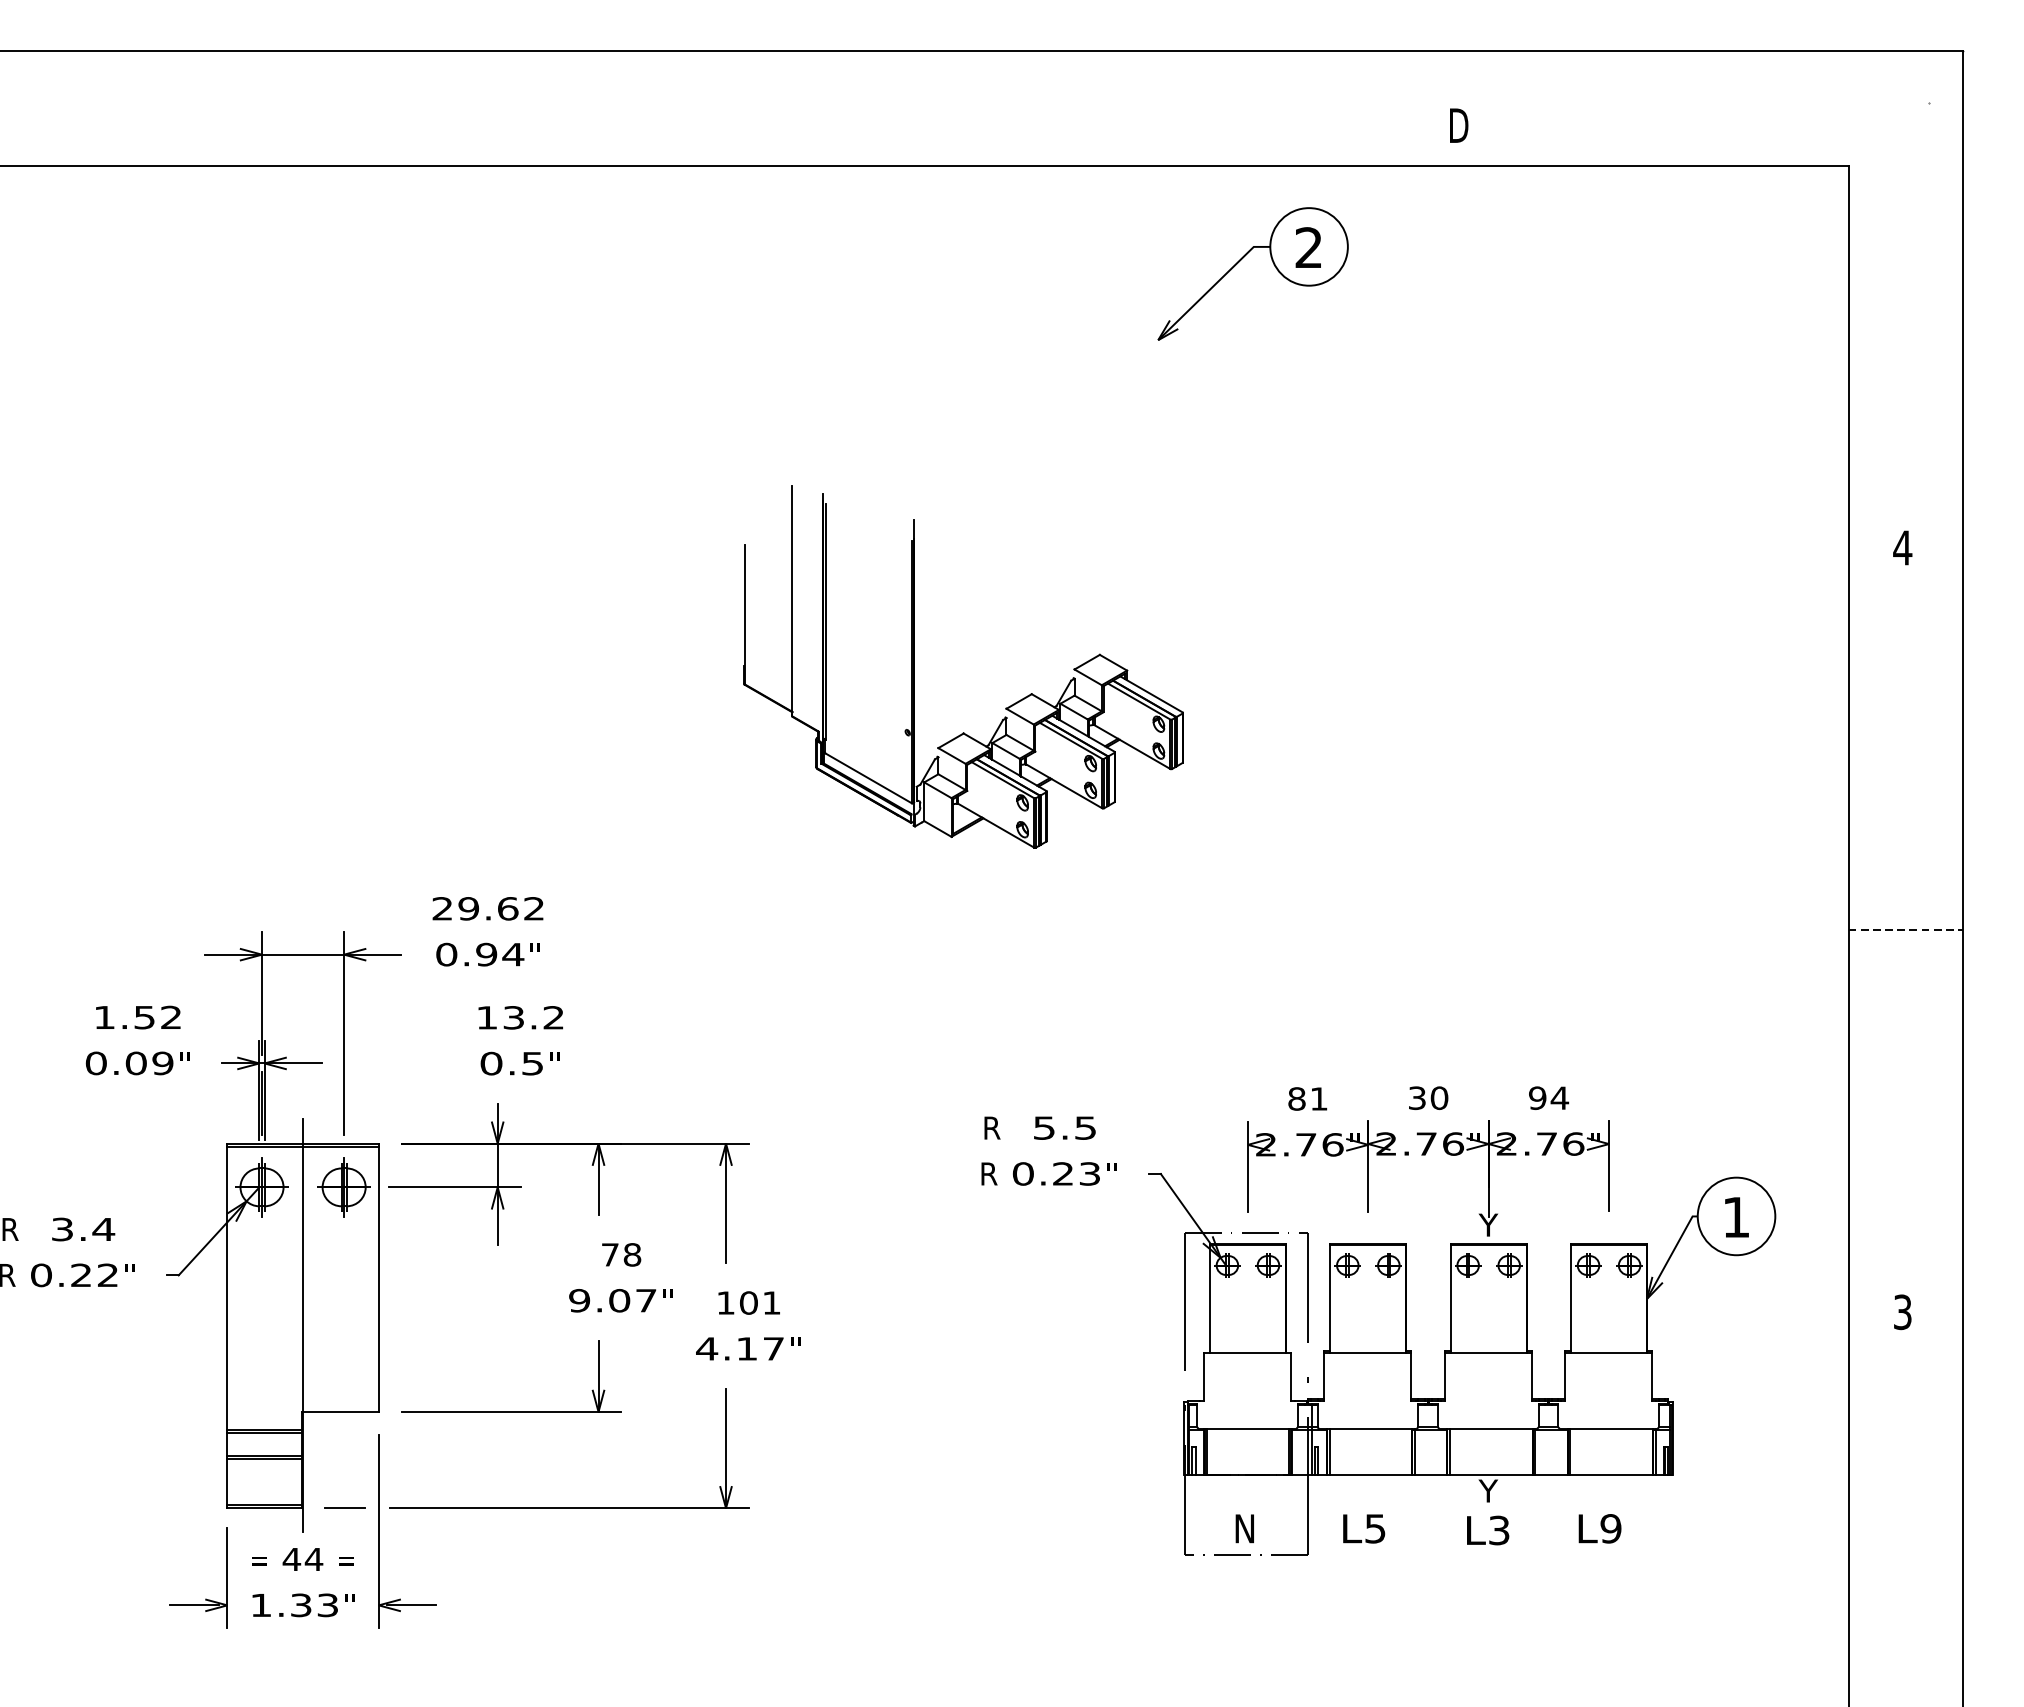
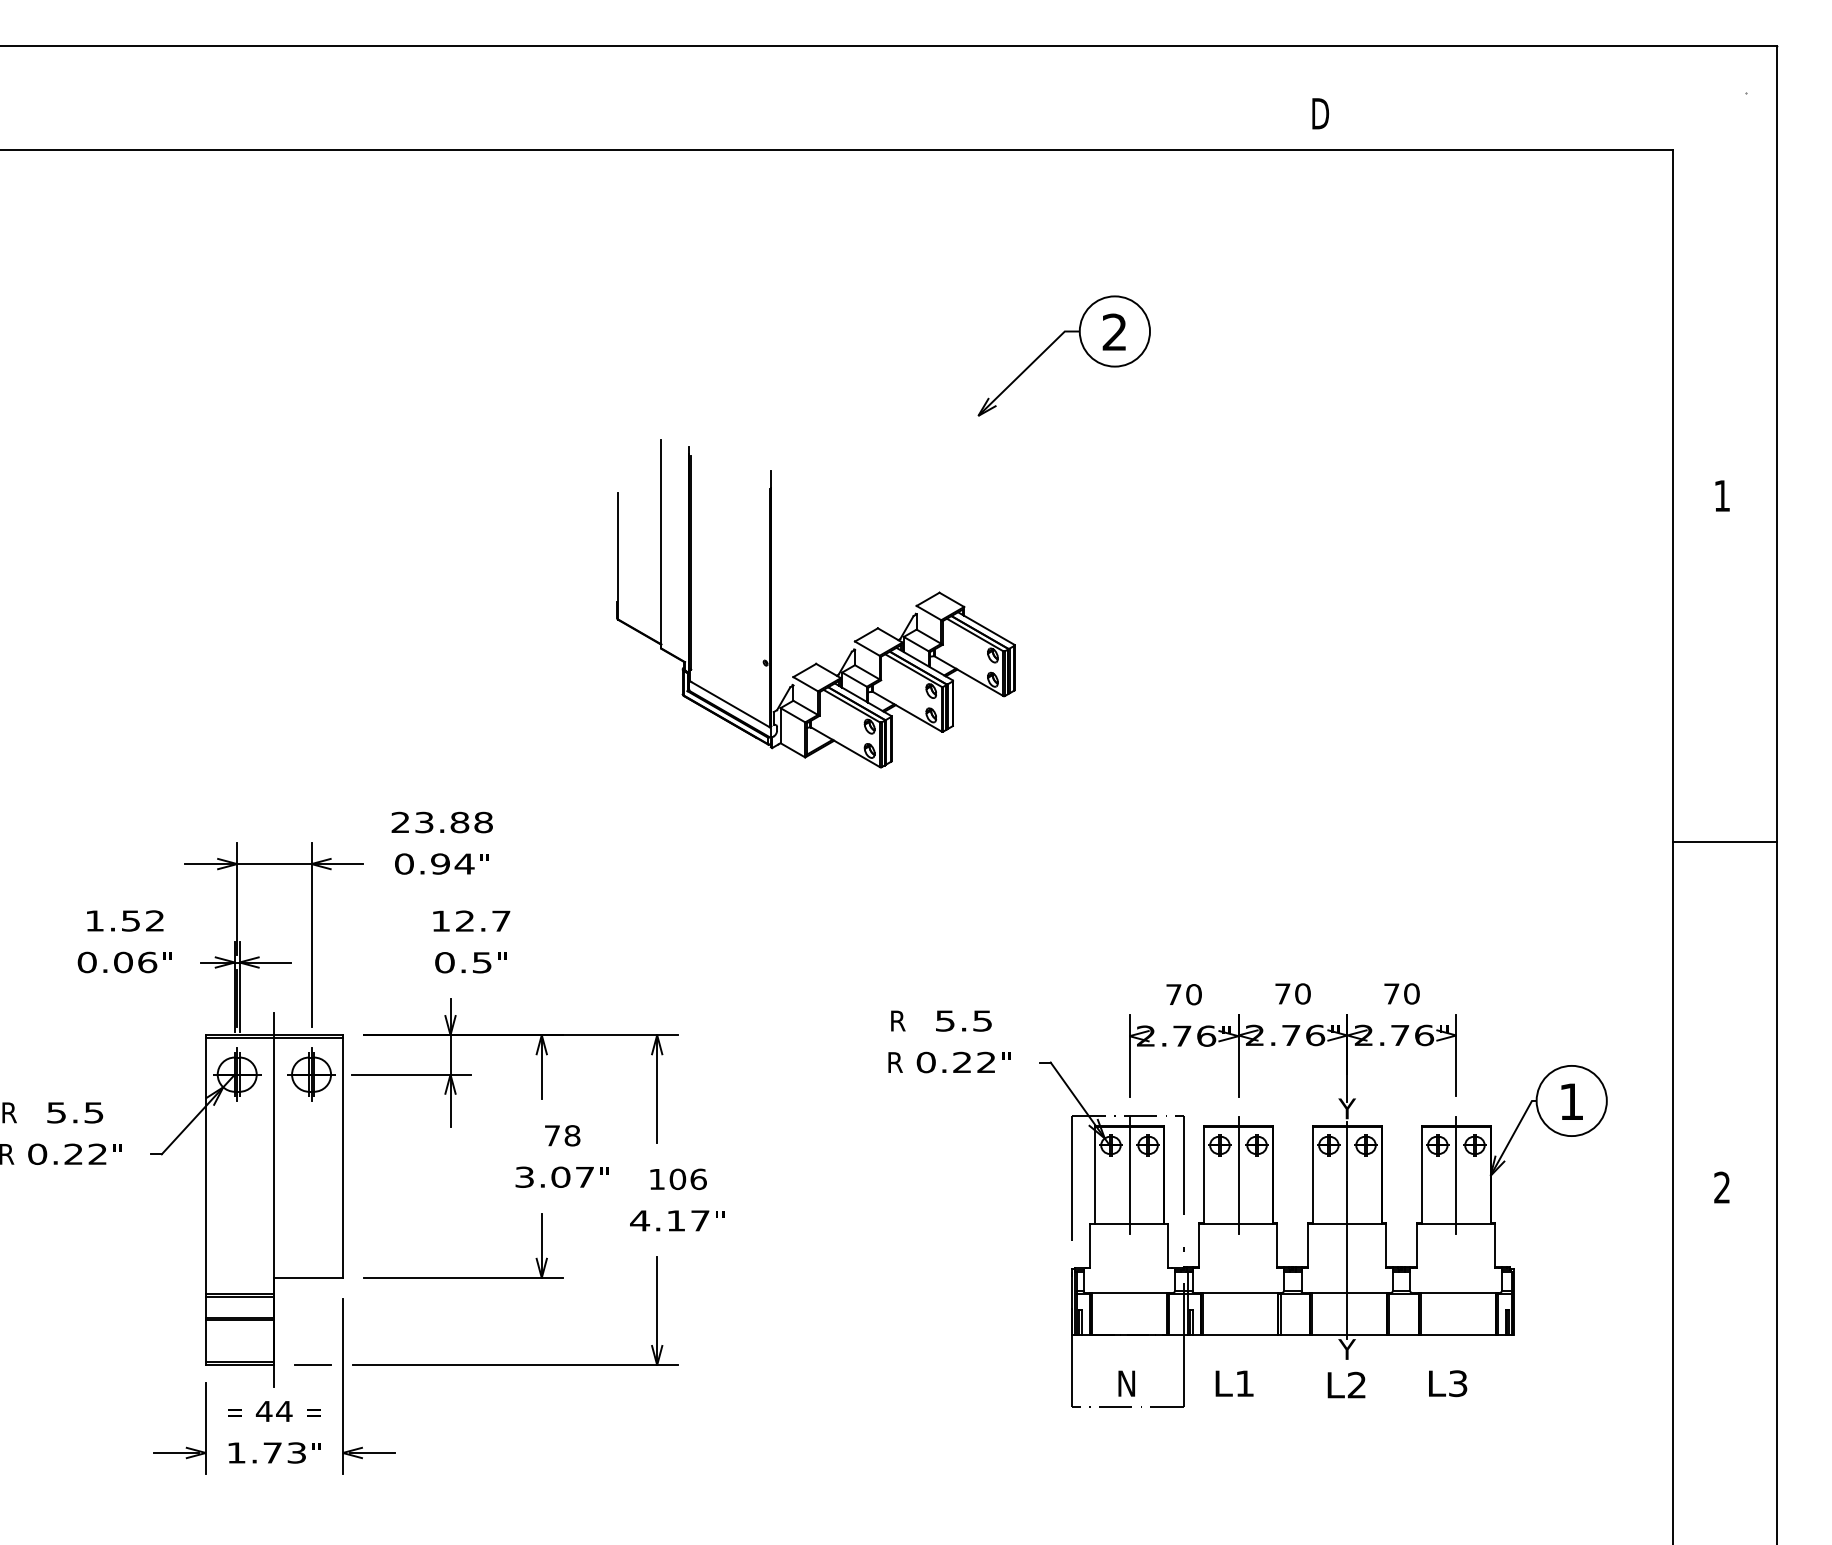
part: (1240, 261) -> (1052, 344), moved
text: (1901, 547) -> (1721, 495), 4 -> 1
part: (914, 666) -> (771, 603), moved
text: (500, 908) -> (453, 822), 29.62 -> 23.88
line: (1906, 929) -> (1725, 841), dashed -> solid
text: (534, 1017) -> (483, 920), 13.2 -> 12.7
text: (162, 1063) -> (147, 962), 0.09 -> 0.06
text: (1416, 1097) -> (1282, 993), 30 -> 70
text: (1548, 1097) -> (1401, 993), 94 -> 70
text: (1307, 1098) -> (1183, 994), 81 -> 70
text: (1089, 1173) -> (986, 1062), 0.23 -> 0.22
text: (84, 1229) -> (76, 1112), 3.4 -> 5.5
line: (1247, 1298) -> (1129, 1175), added
line: (1368, 1298) -> (1238, 1175), added
line: (1609, 1298) -> (1456, 1175), added
text: (579, 1299) -> (524, 1176), 9.07 -> 3.07
text: (771, 1303) -> (698, 1179), 101 -> 106
text: (1903, 1312) -> (1722, 1187), 3 -> 2
line: (1488, 1359) -> (1347, 1230), added
text: (1374, 1528) -> (1244, 1383), L5 -> L1
text: (1610, 1528) -> (1457, 1383), L9 -> L3
text: (1498, 1530) -> (1356, 1385), L3 -> L2
text: (300, 1604) -> (272, 1452), 1.33 -> 1.73

